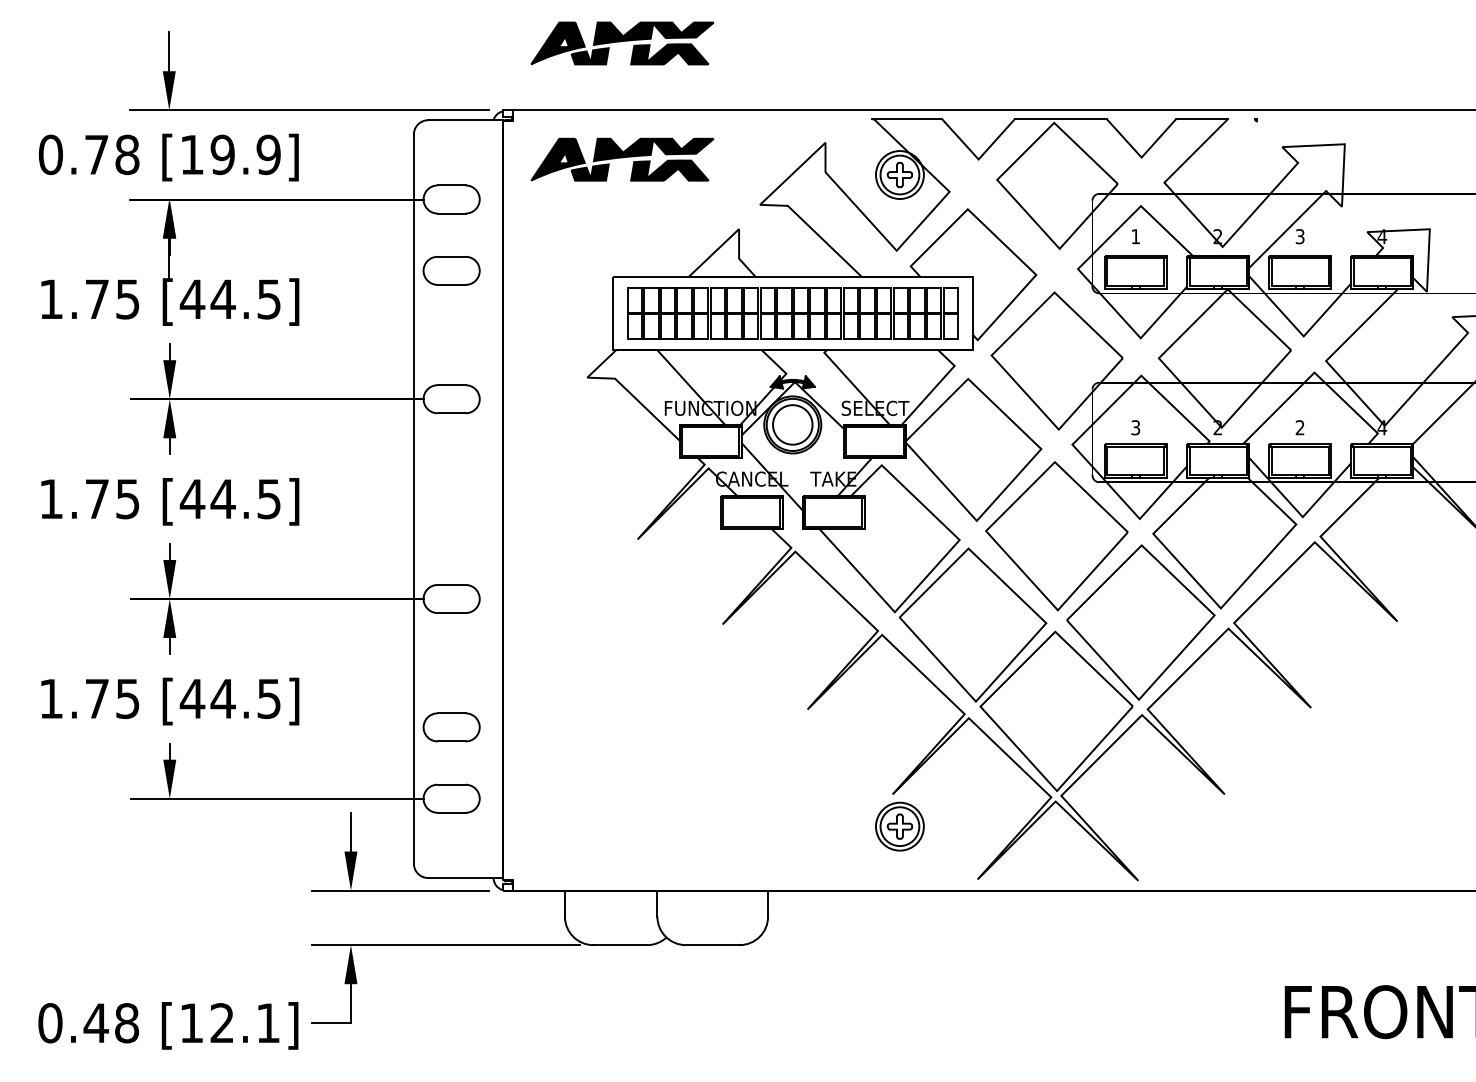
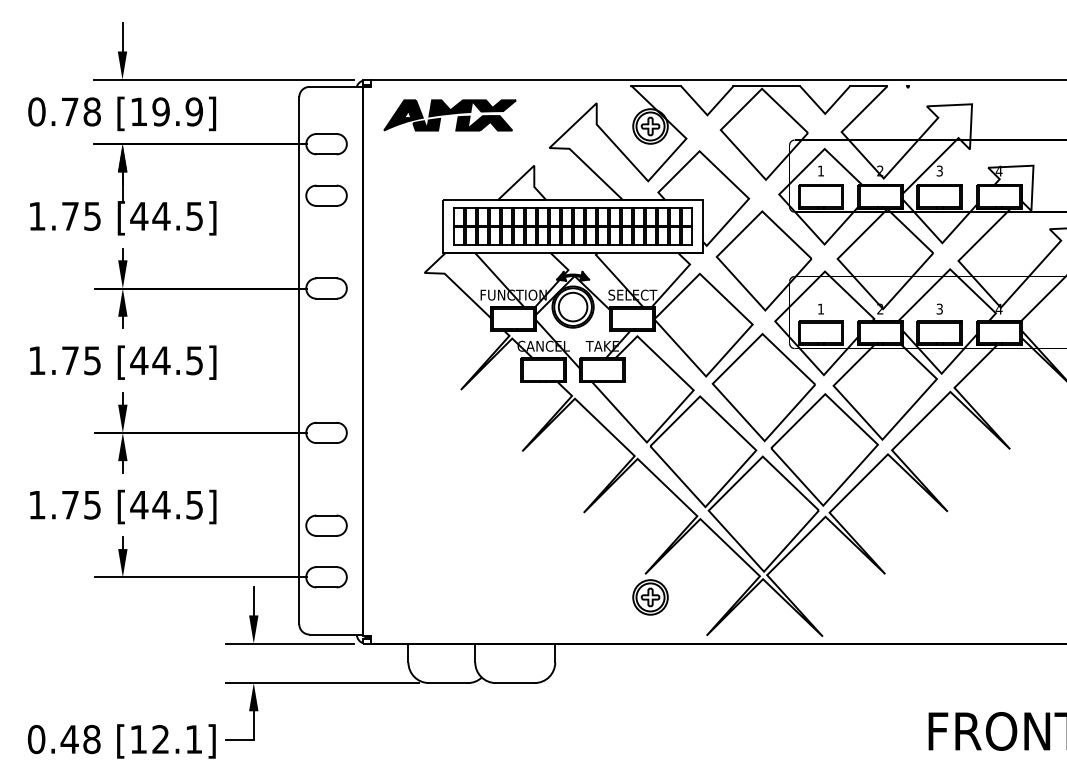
part: (621, 43) -> (449, 31), removed
text: (1135, 426) -> (820, 308), 3 -> 1
text: (1299, 428) -> (939, 309), 2 -> 3

